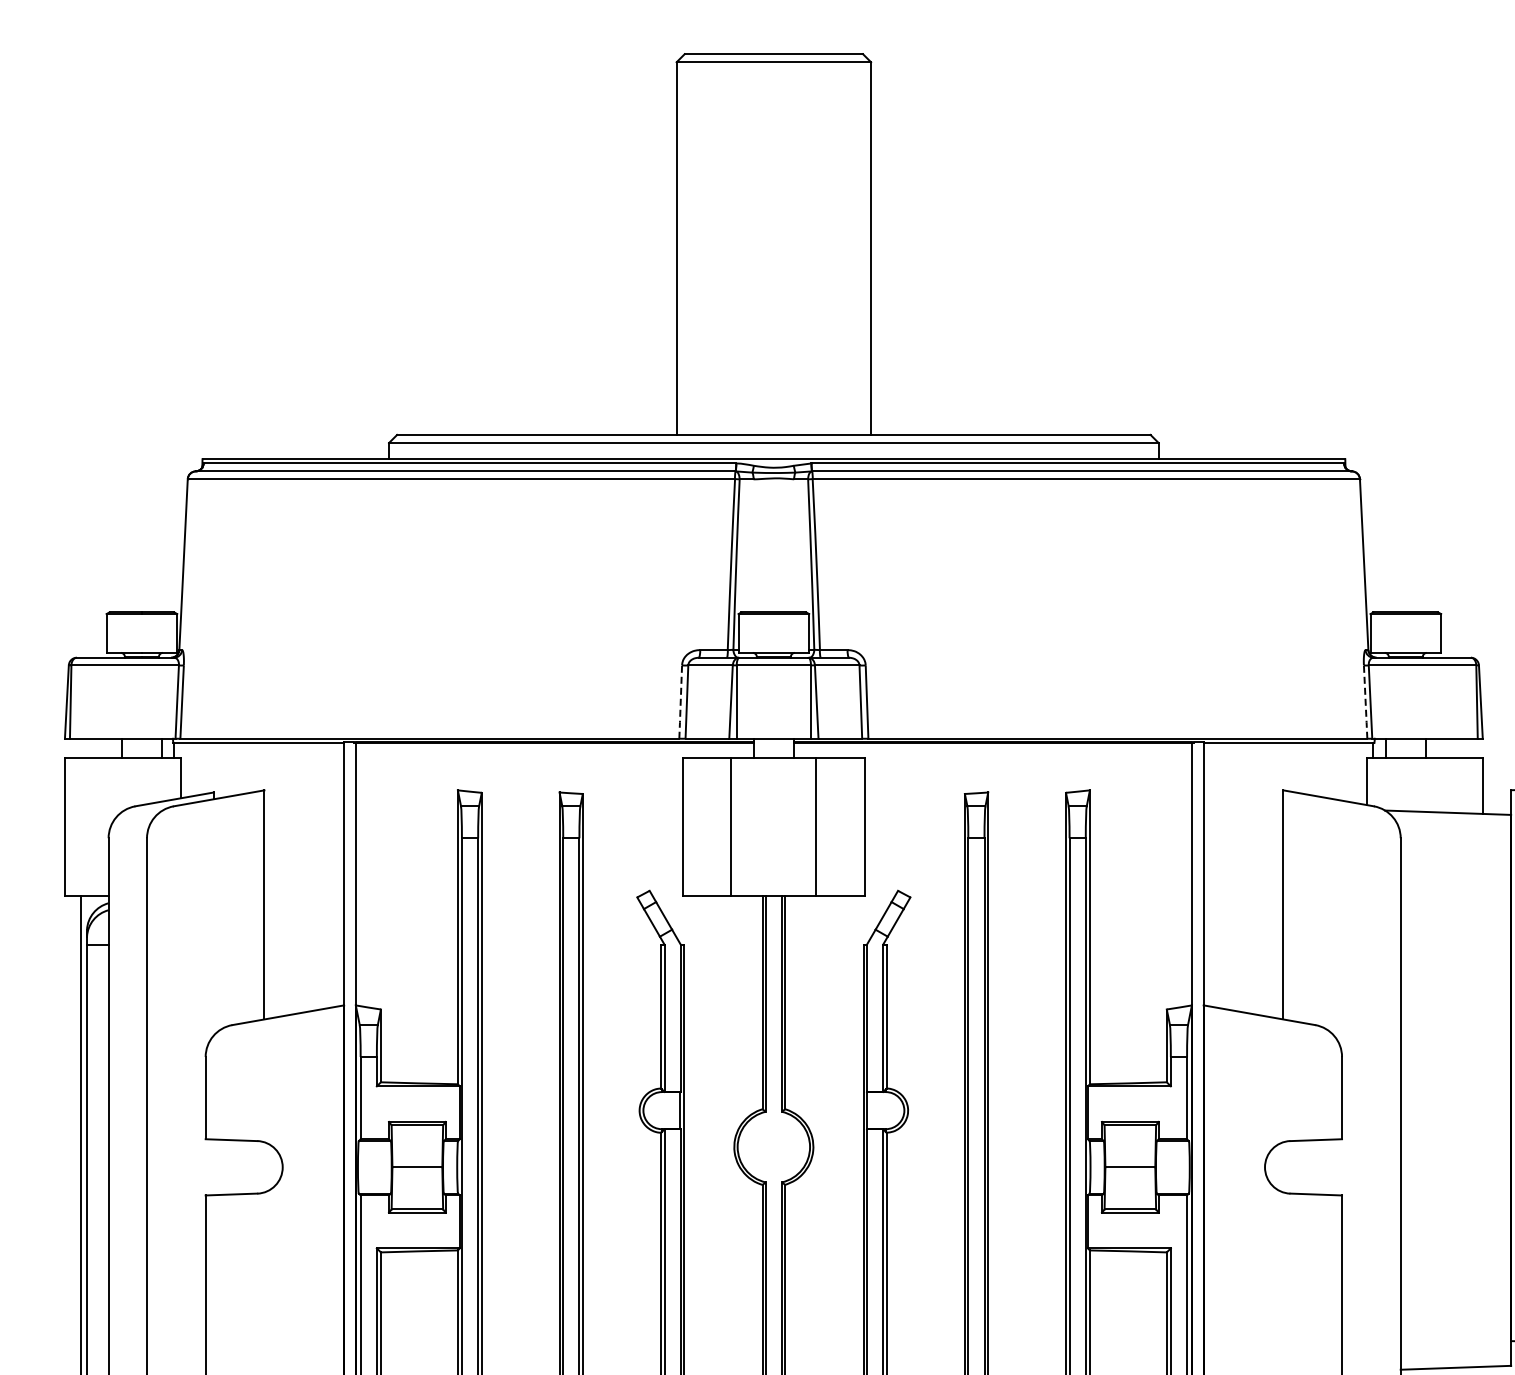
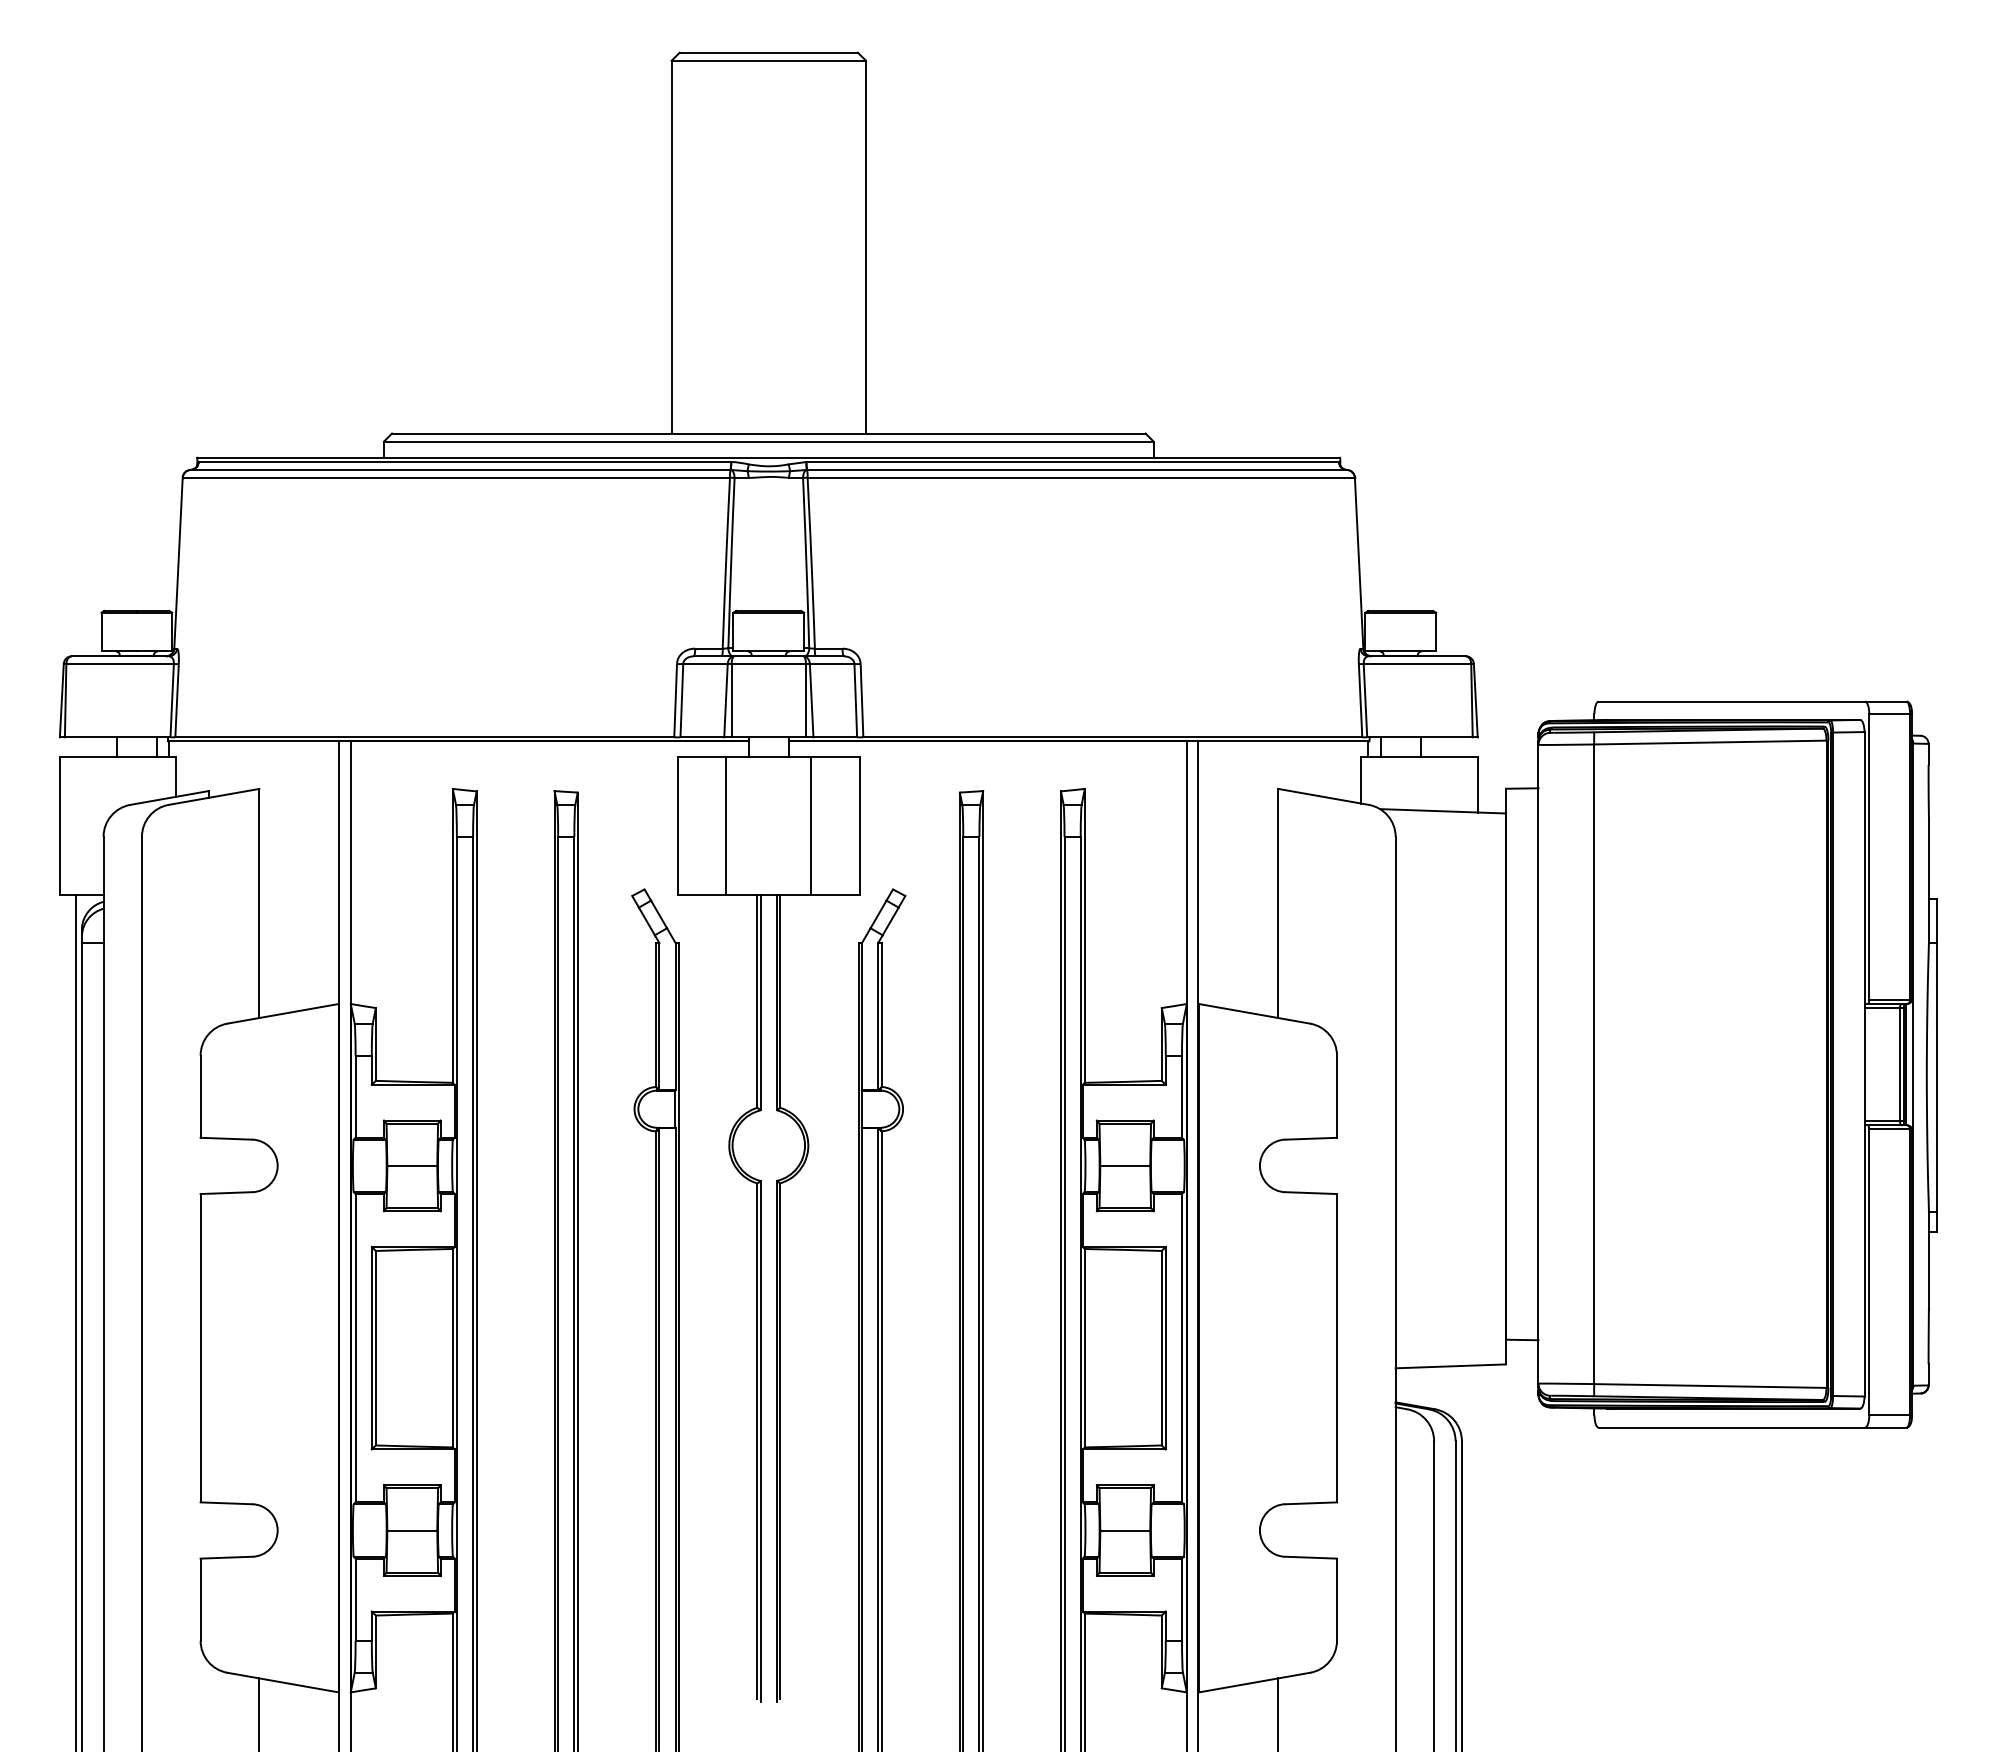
line: (680, 702) -> (675, 701), dashed -> solid
line: (1365, 702) -> (1360, 701), dashed -> solid

